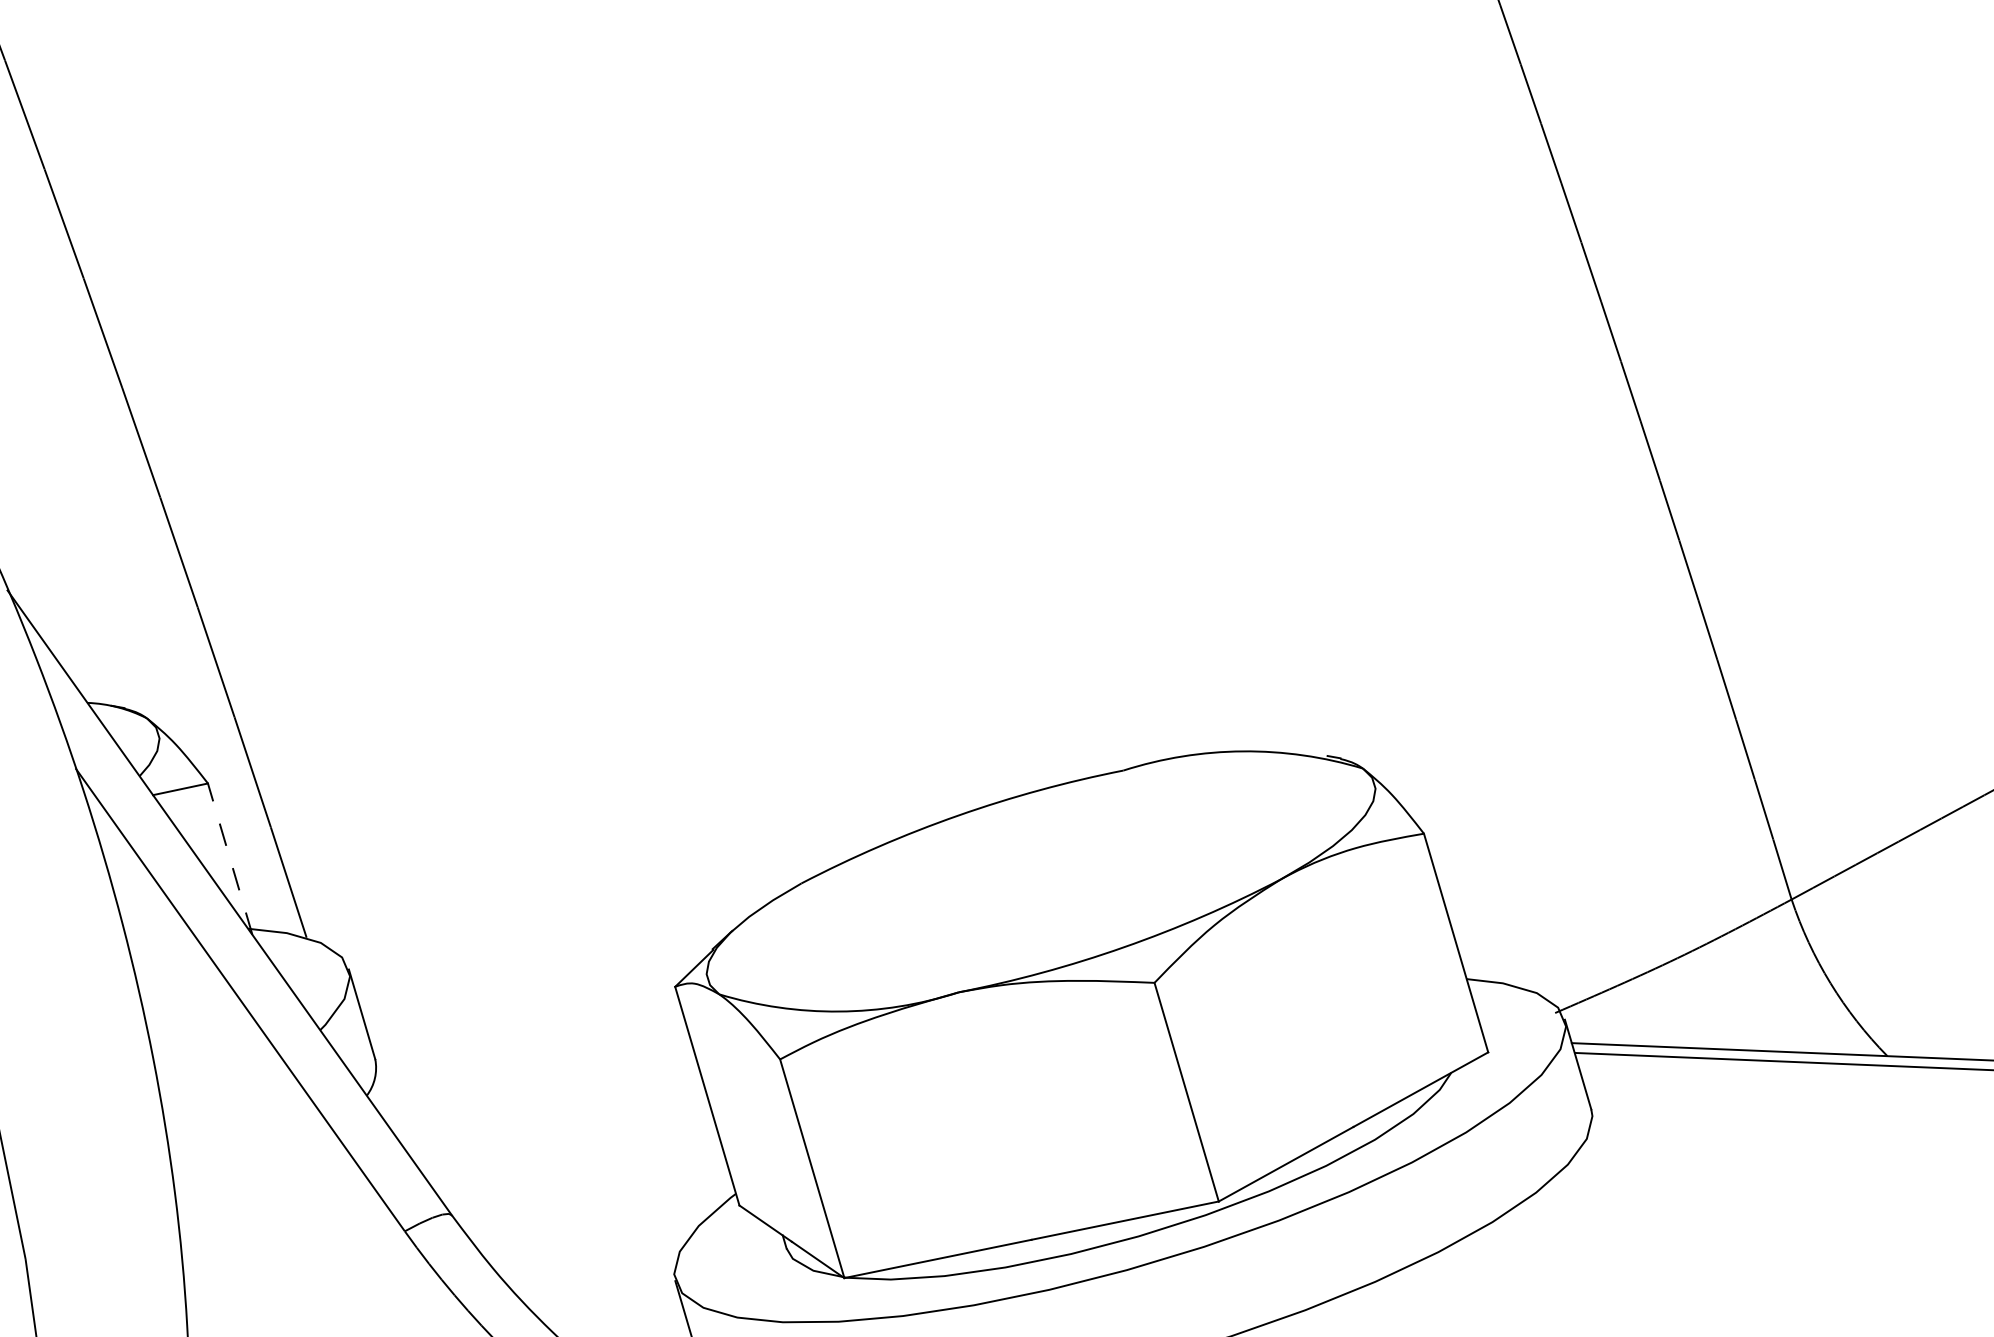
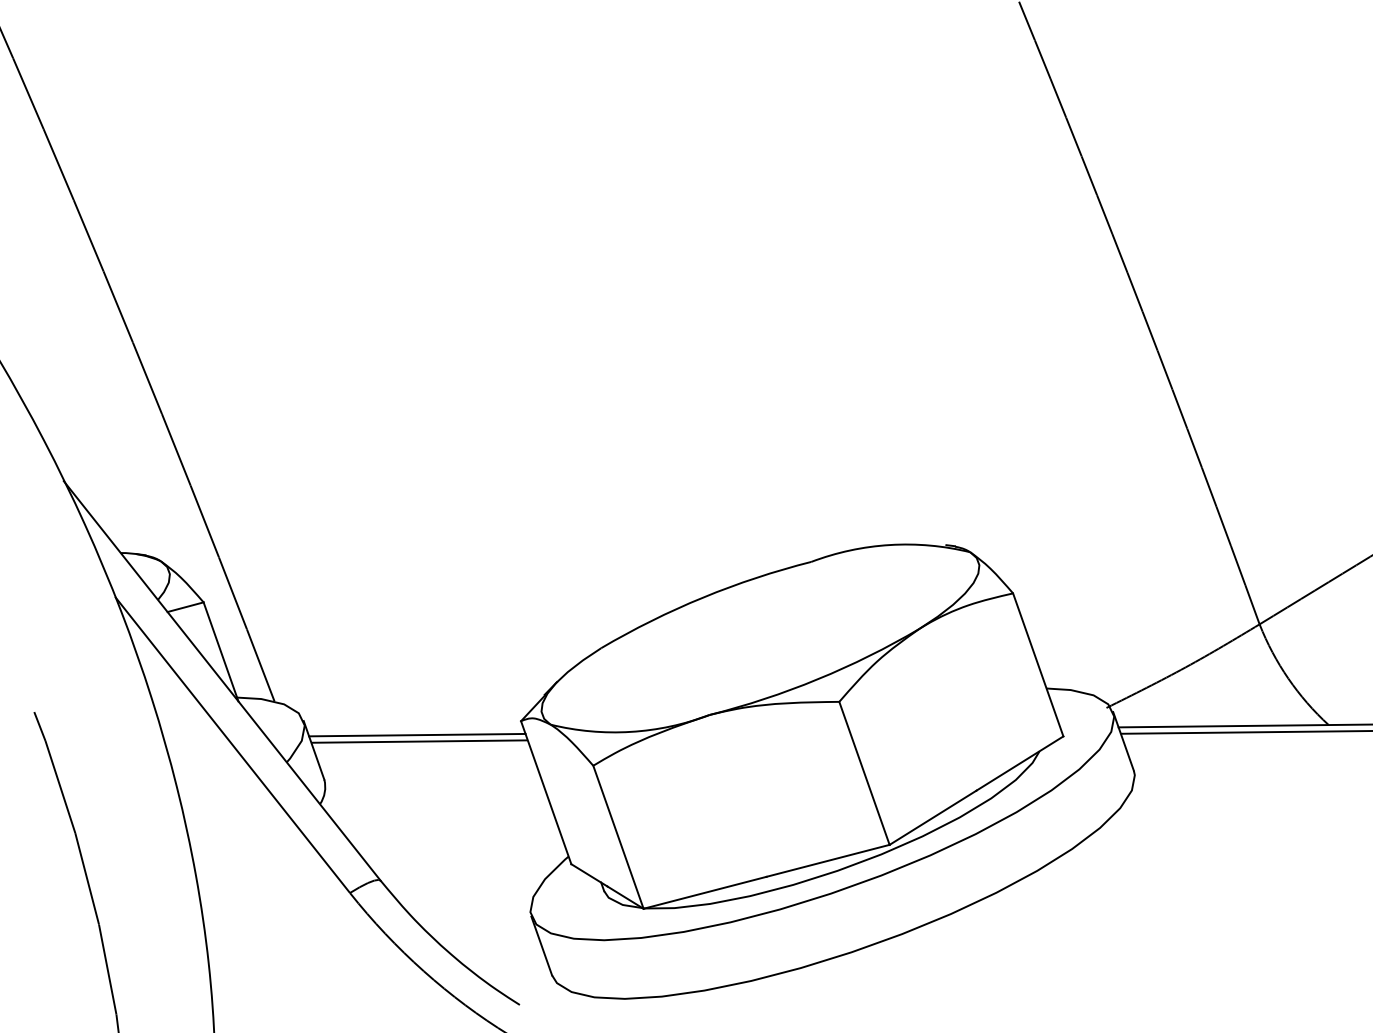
line: (229, 858) -> (220, 651), dashed -> solid
line: (518, 998) -> (417, 734), added
line: (521, 1009) -> (419, 741), added

